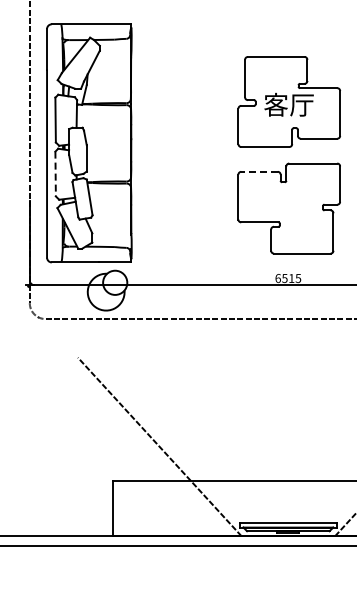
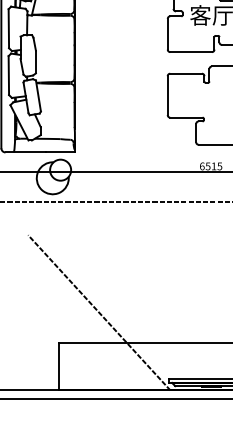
line: (259, 171) -> (186, 73), dashed -> solid
line: (55, 174) -> (8, 76), dashed -> solid

